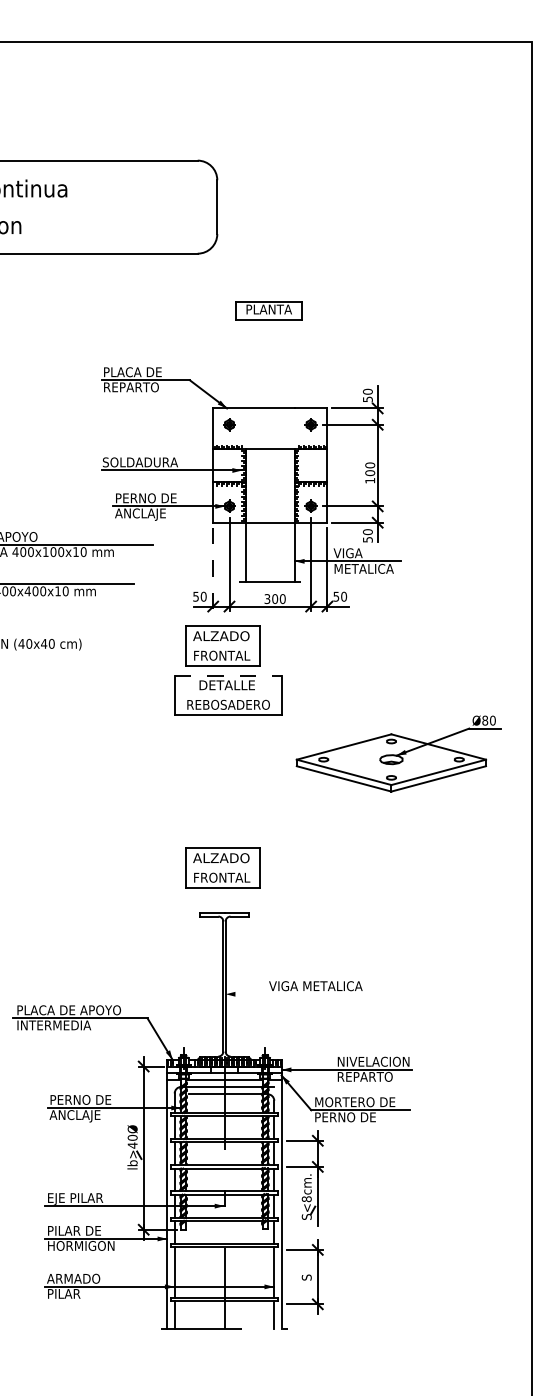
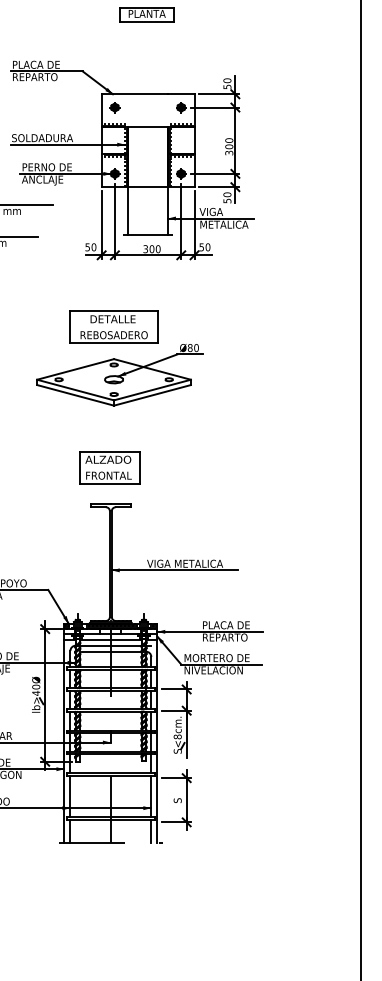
text: (370, 480) -> (229, 152), 100 -> 300
line: (213, 569) -> (101, 225), dashed -> solid
part: (222, 645) -> (109, 286), removed
line: (228, 675) -> (114, 311), dashed -> solid
part: (398, 753) -> (119, 374), moved
line: (302, 994) -> (174, 570), added
text: (374, 1061) -> (232, 625), NIVELACION -> PLACA DE
text: (351, 1117) -> (214, 670), PERNO DE -> NIVELACION

